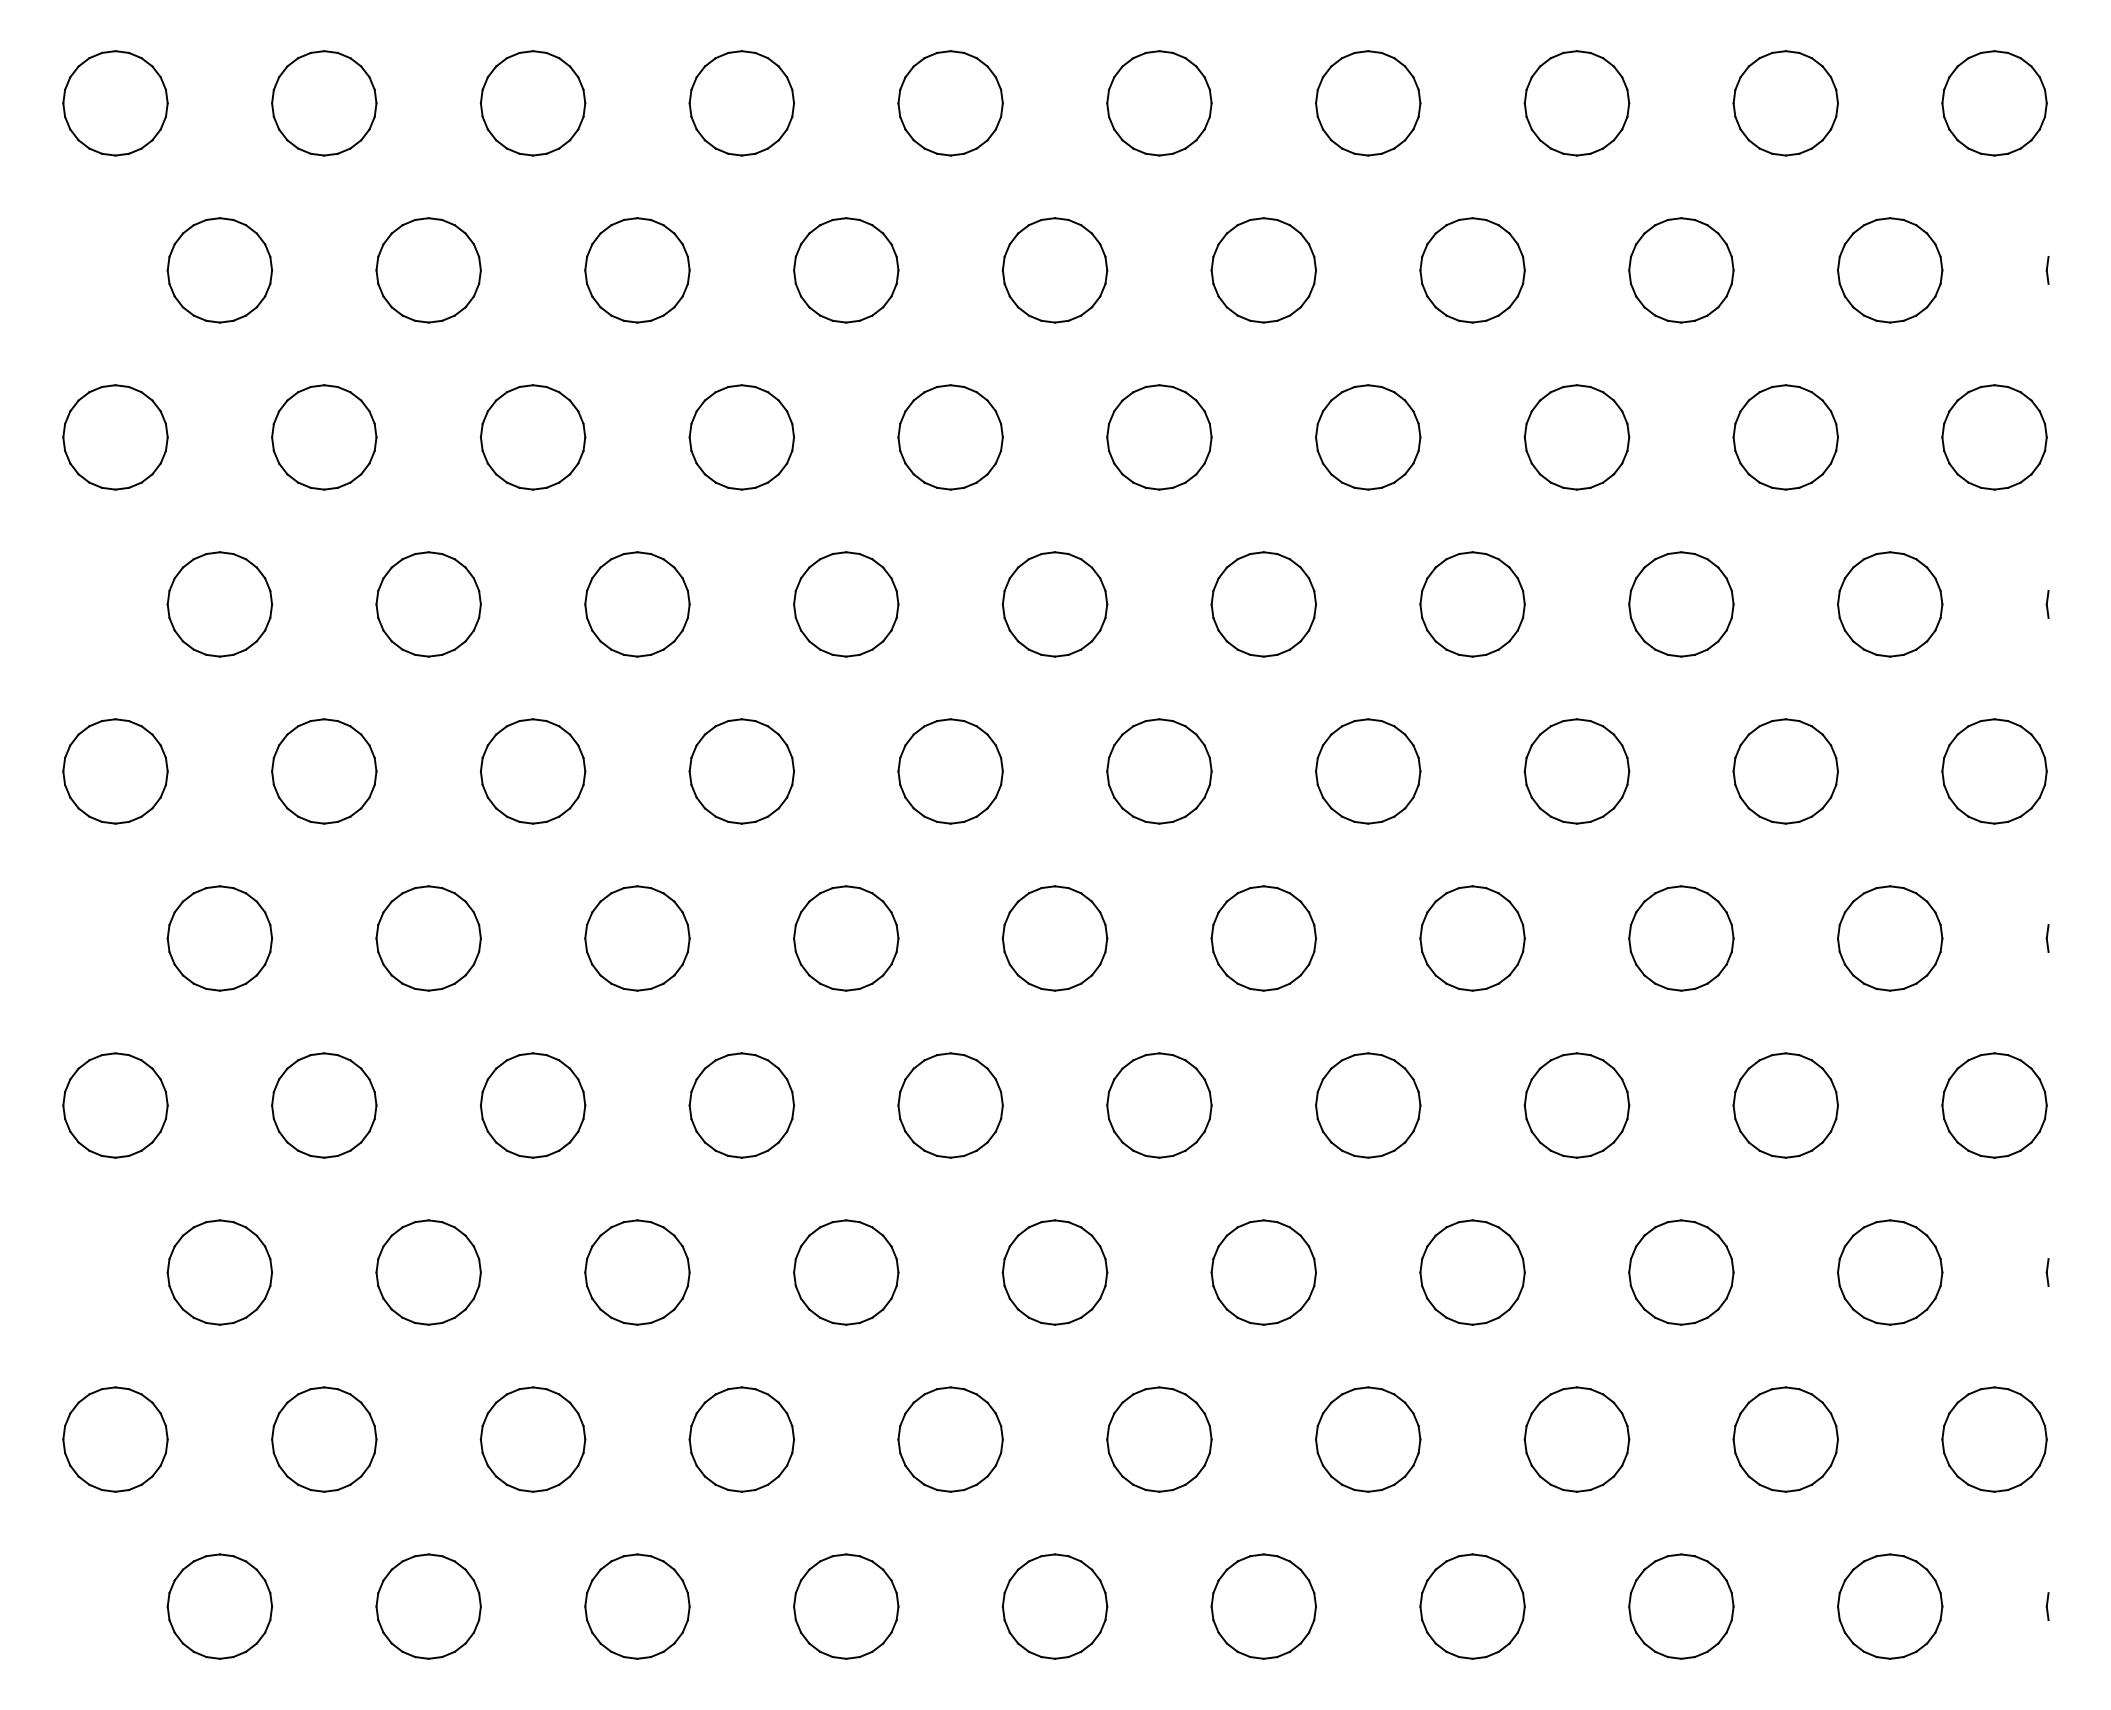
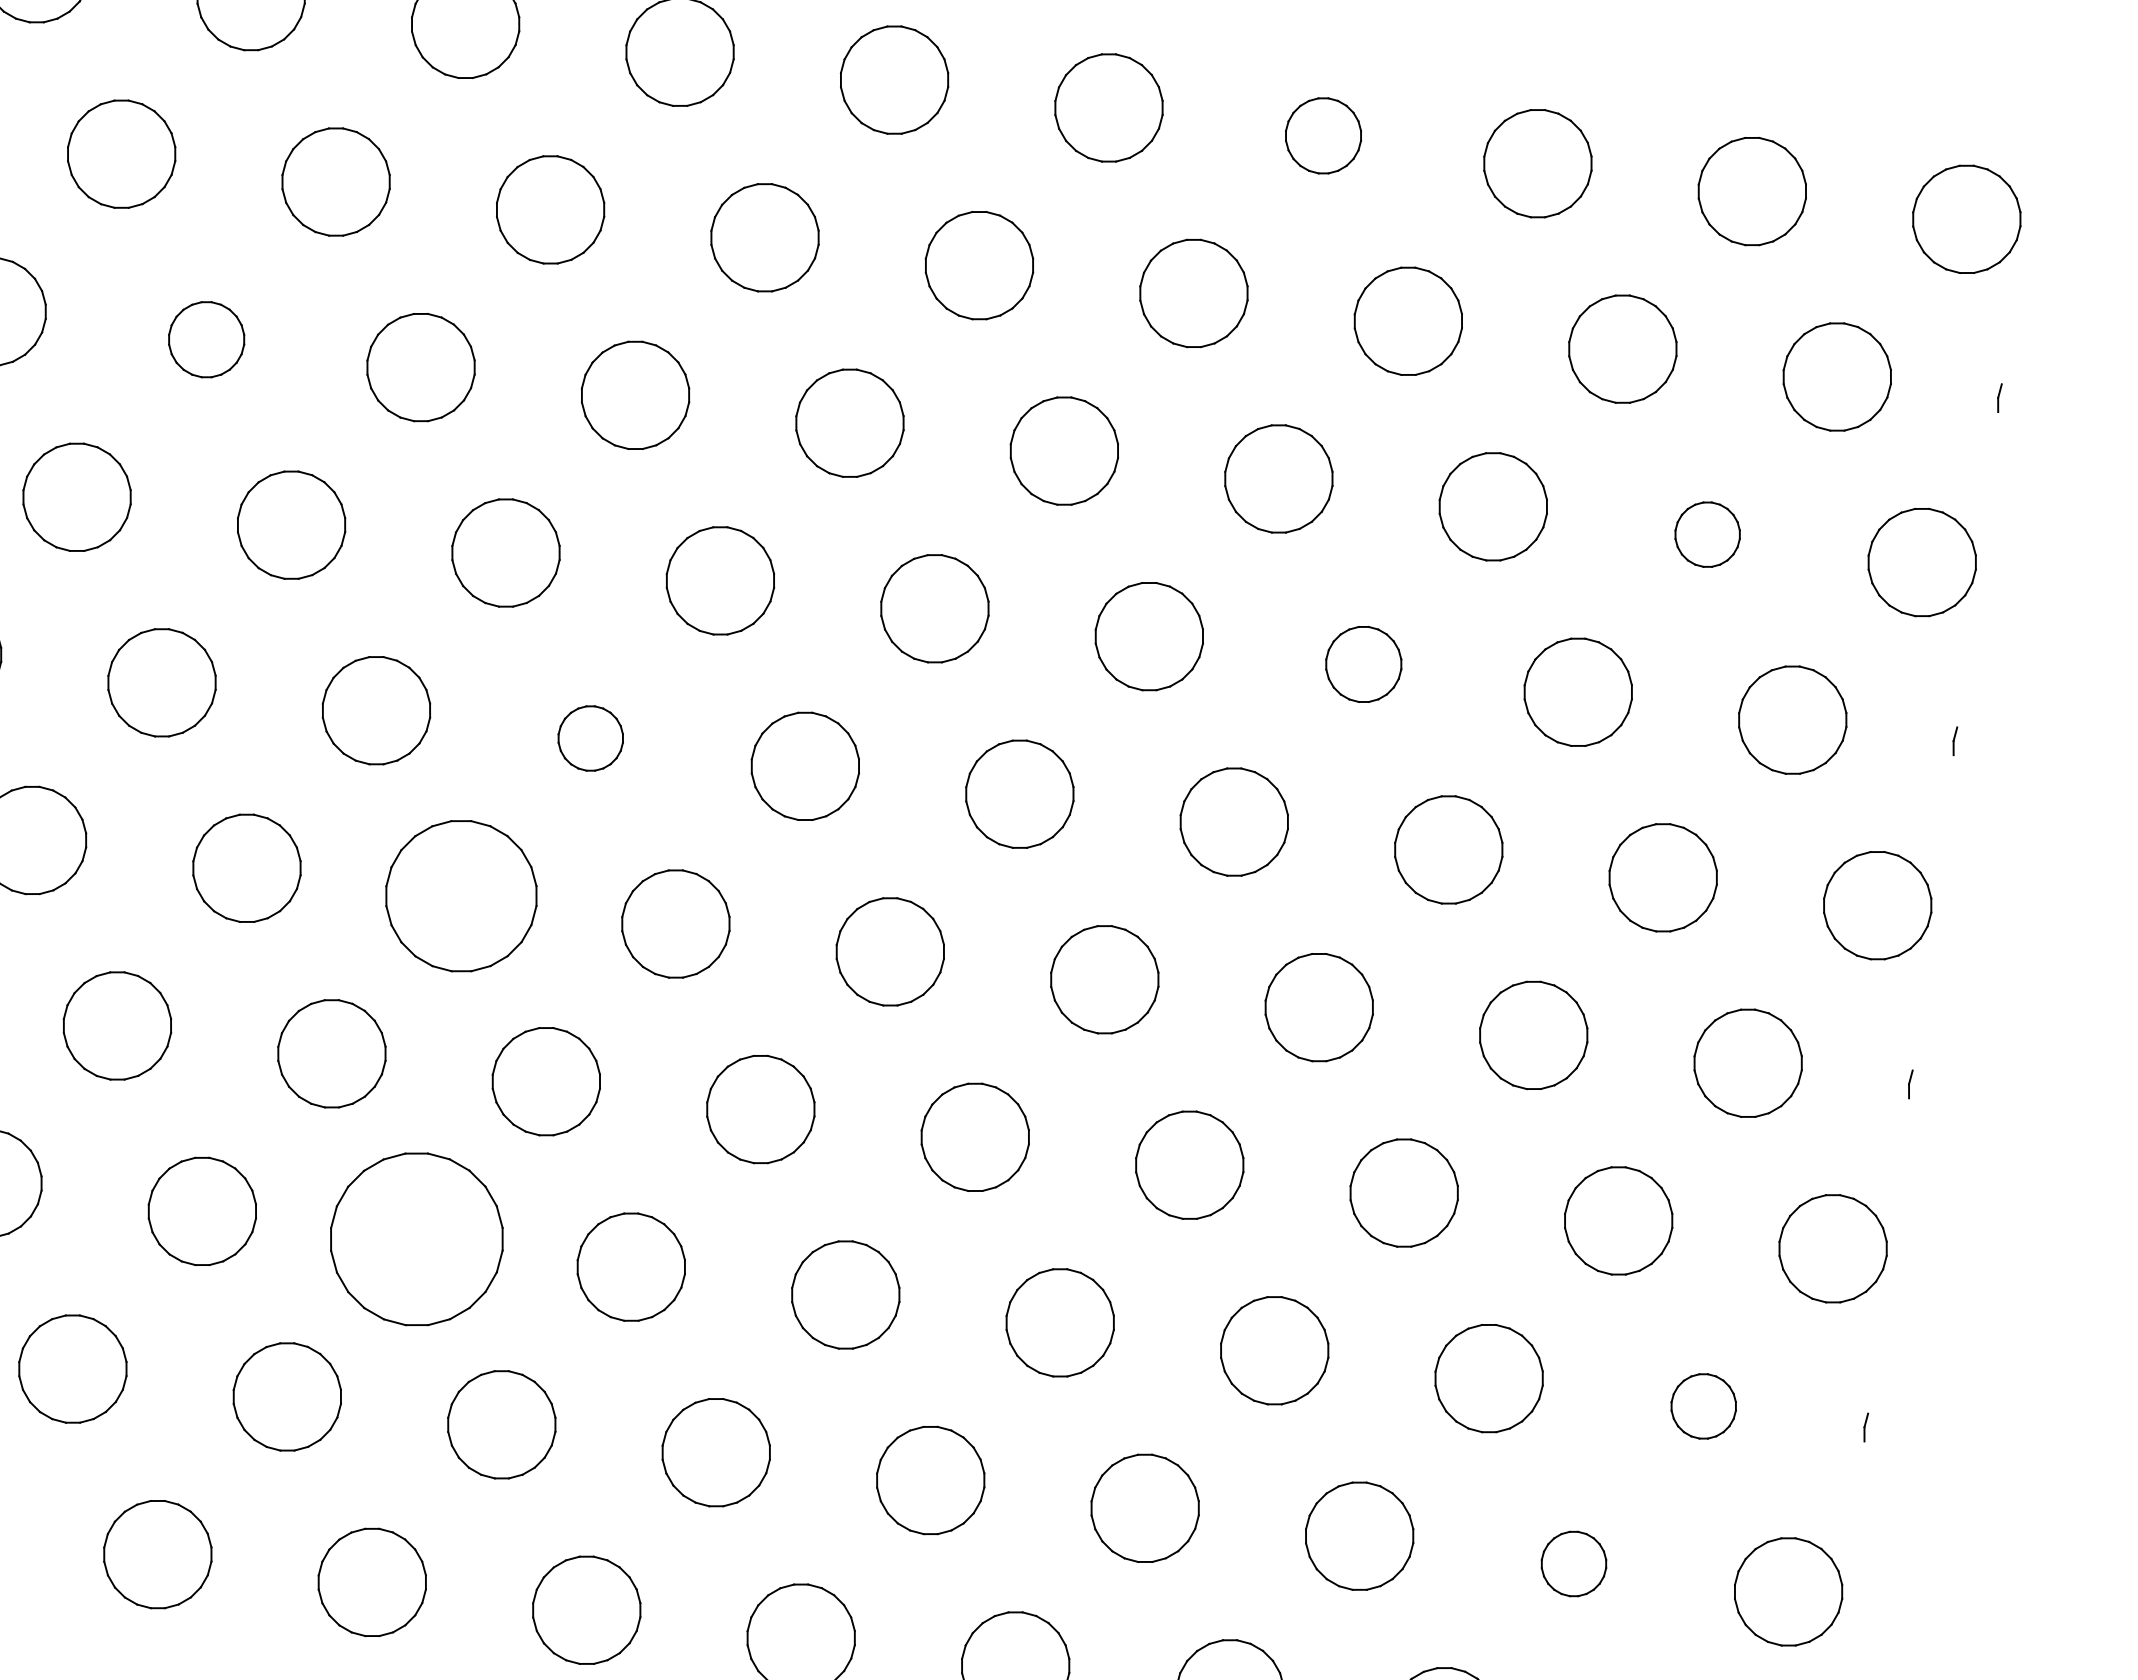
part: (1368, 103) -> (1323, 136), size x0.7
part: (324, 437) -> (206, 339), size x0.7
part: (1785, 437) -> (1707, 534), size x0.6
part: (1472, 604) -> (1363, 664), size x0.7
part: (741, 771) -> (590, 738), size x0.6
part: (637, 938) -> (461, 896), size x1.4
part: (637, 1272) -> (416, 1239), size x1.6
part: (1890, 1272) -> (1703, 1406), size x0.6
part: (1785, 1439) -> (1573, 1563), size x0.6

